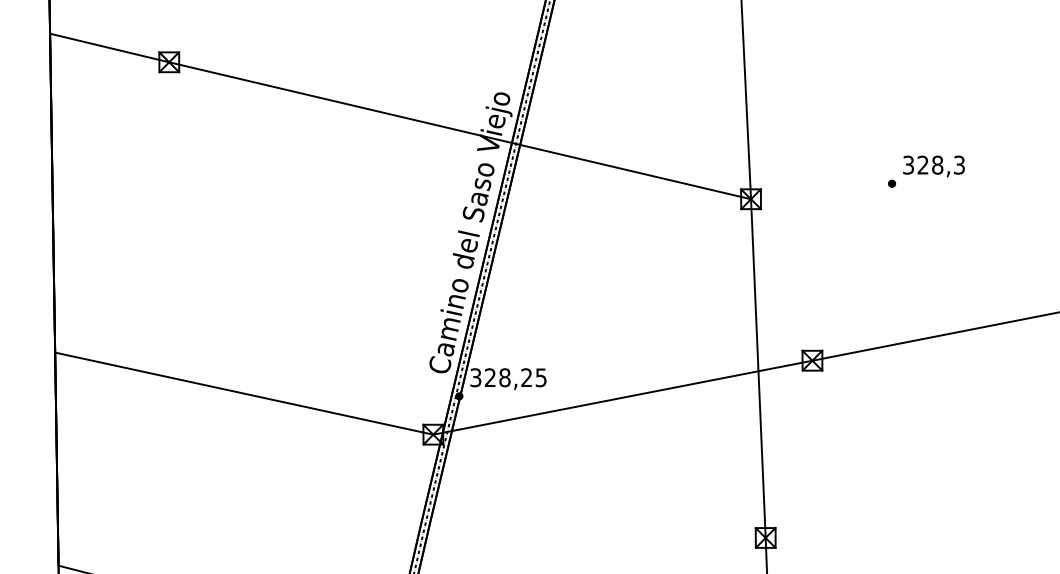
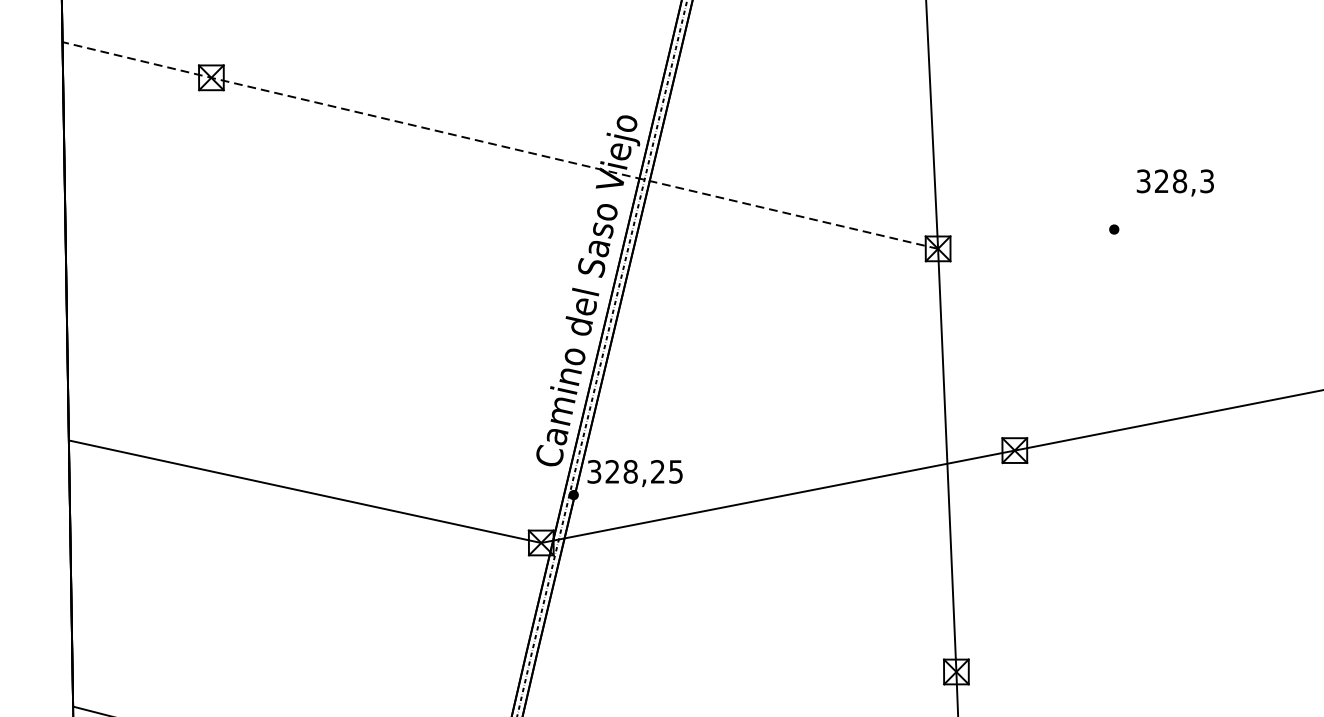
line: (399, 116) -> (498, 145), solid -> dashed
text: (933, 166) -> (1174, 183), moved

